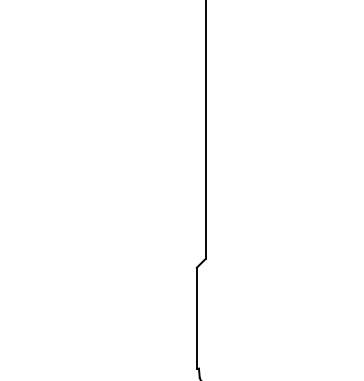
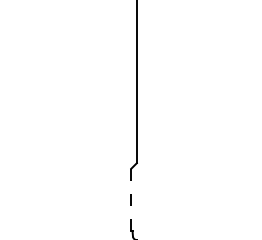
line: (197, 318) -> (131, 200), solid -> dashed

